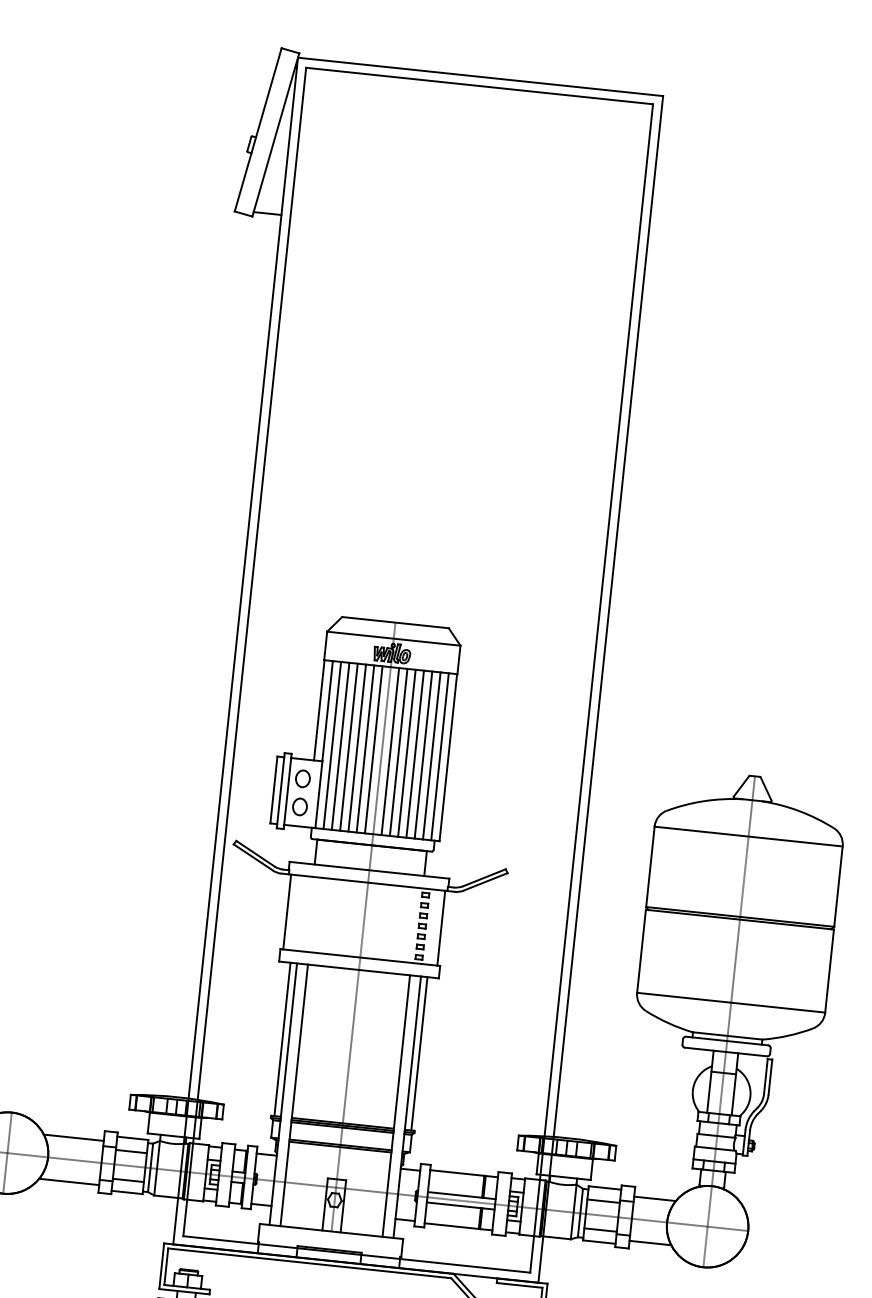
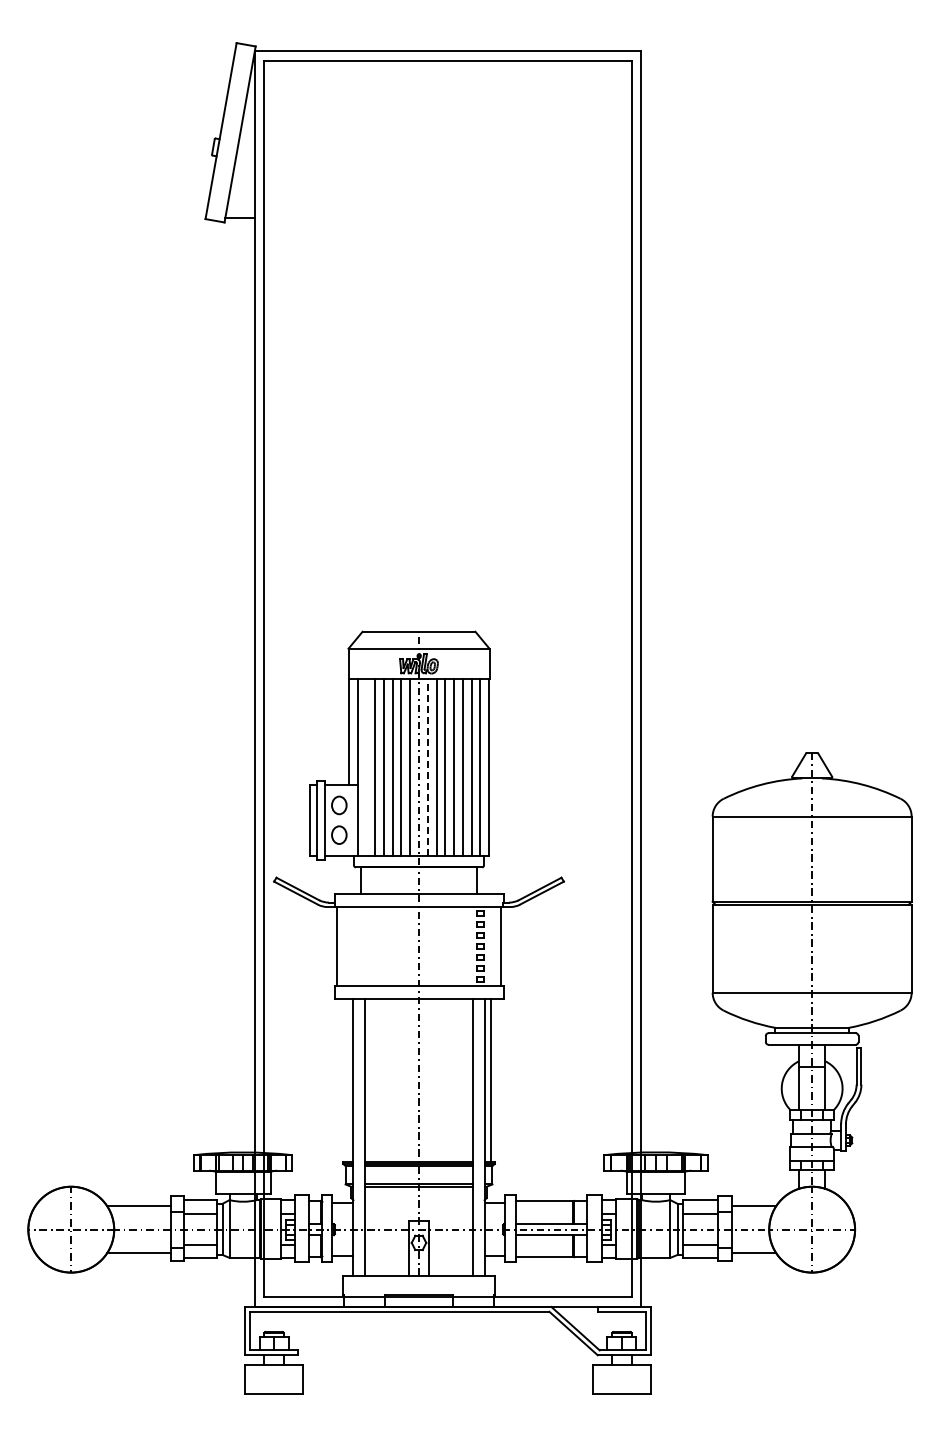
line: (332, 744) -> (366, 766), removed
line: (390, 750) -> (427, 766), solid -> dashed
line: (282, 1039) -> (346, 1080), removed

